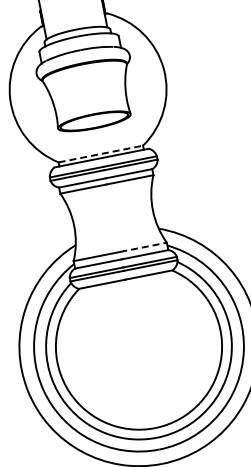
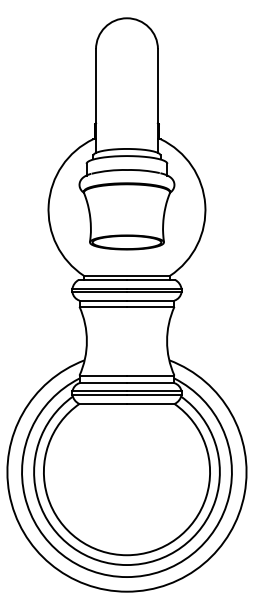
line: (101, 153) -> (127, 275), dashed -> solid
line: (143, 247) -> (150, 375), dashed -> solid

